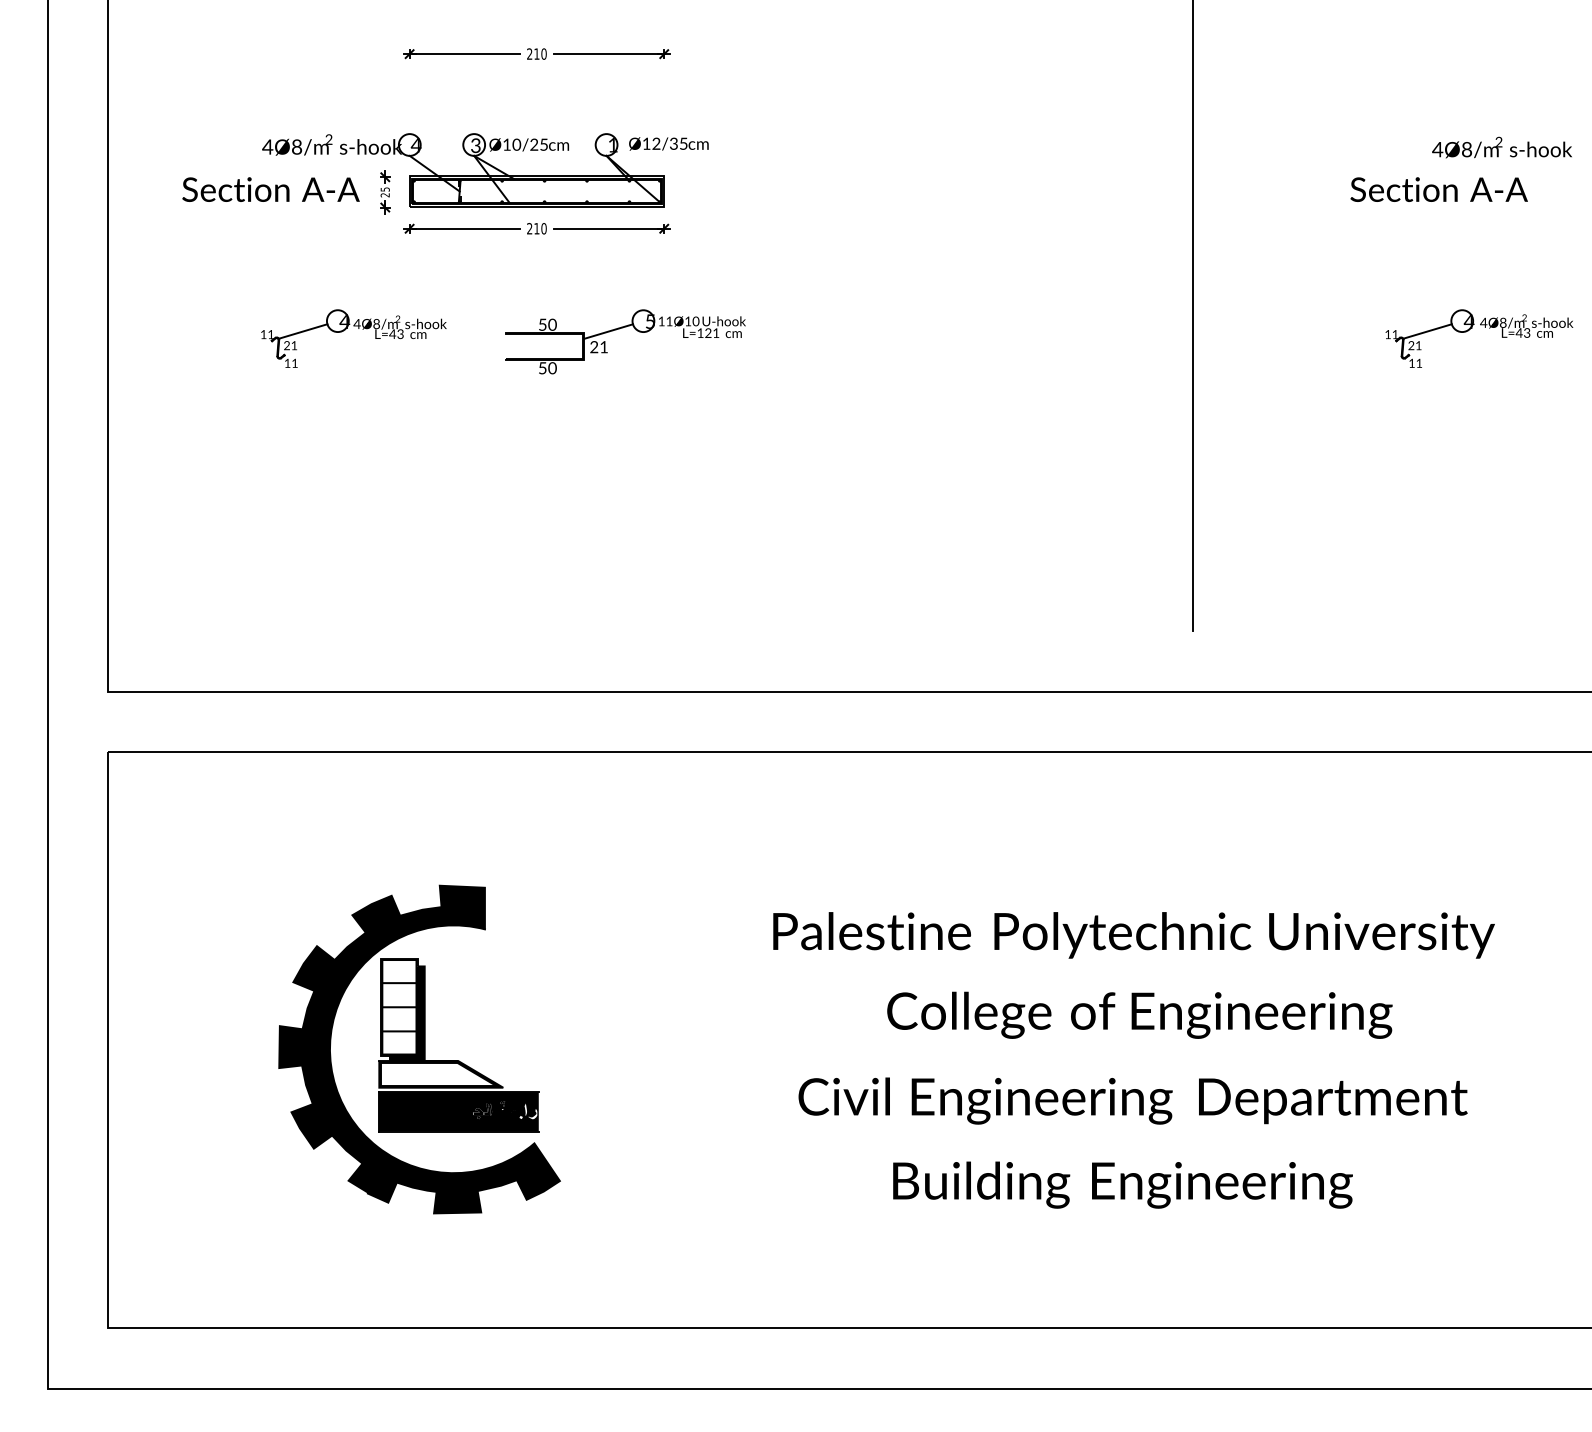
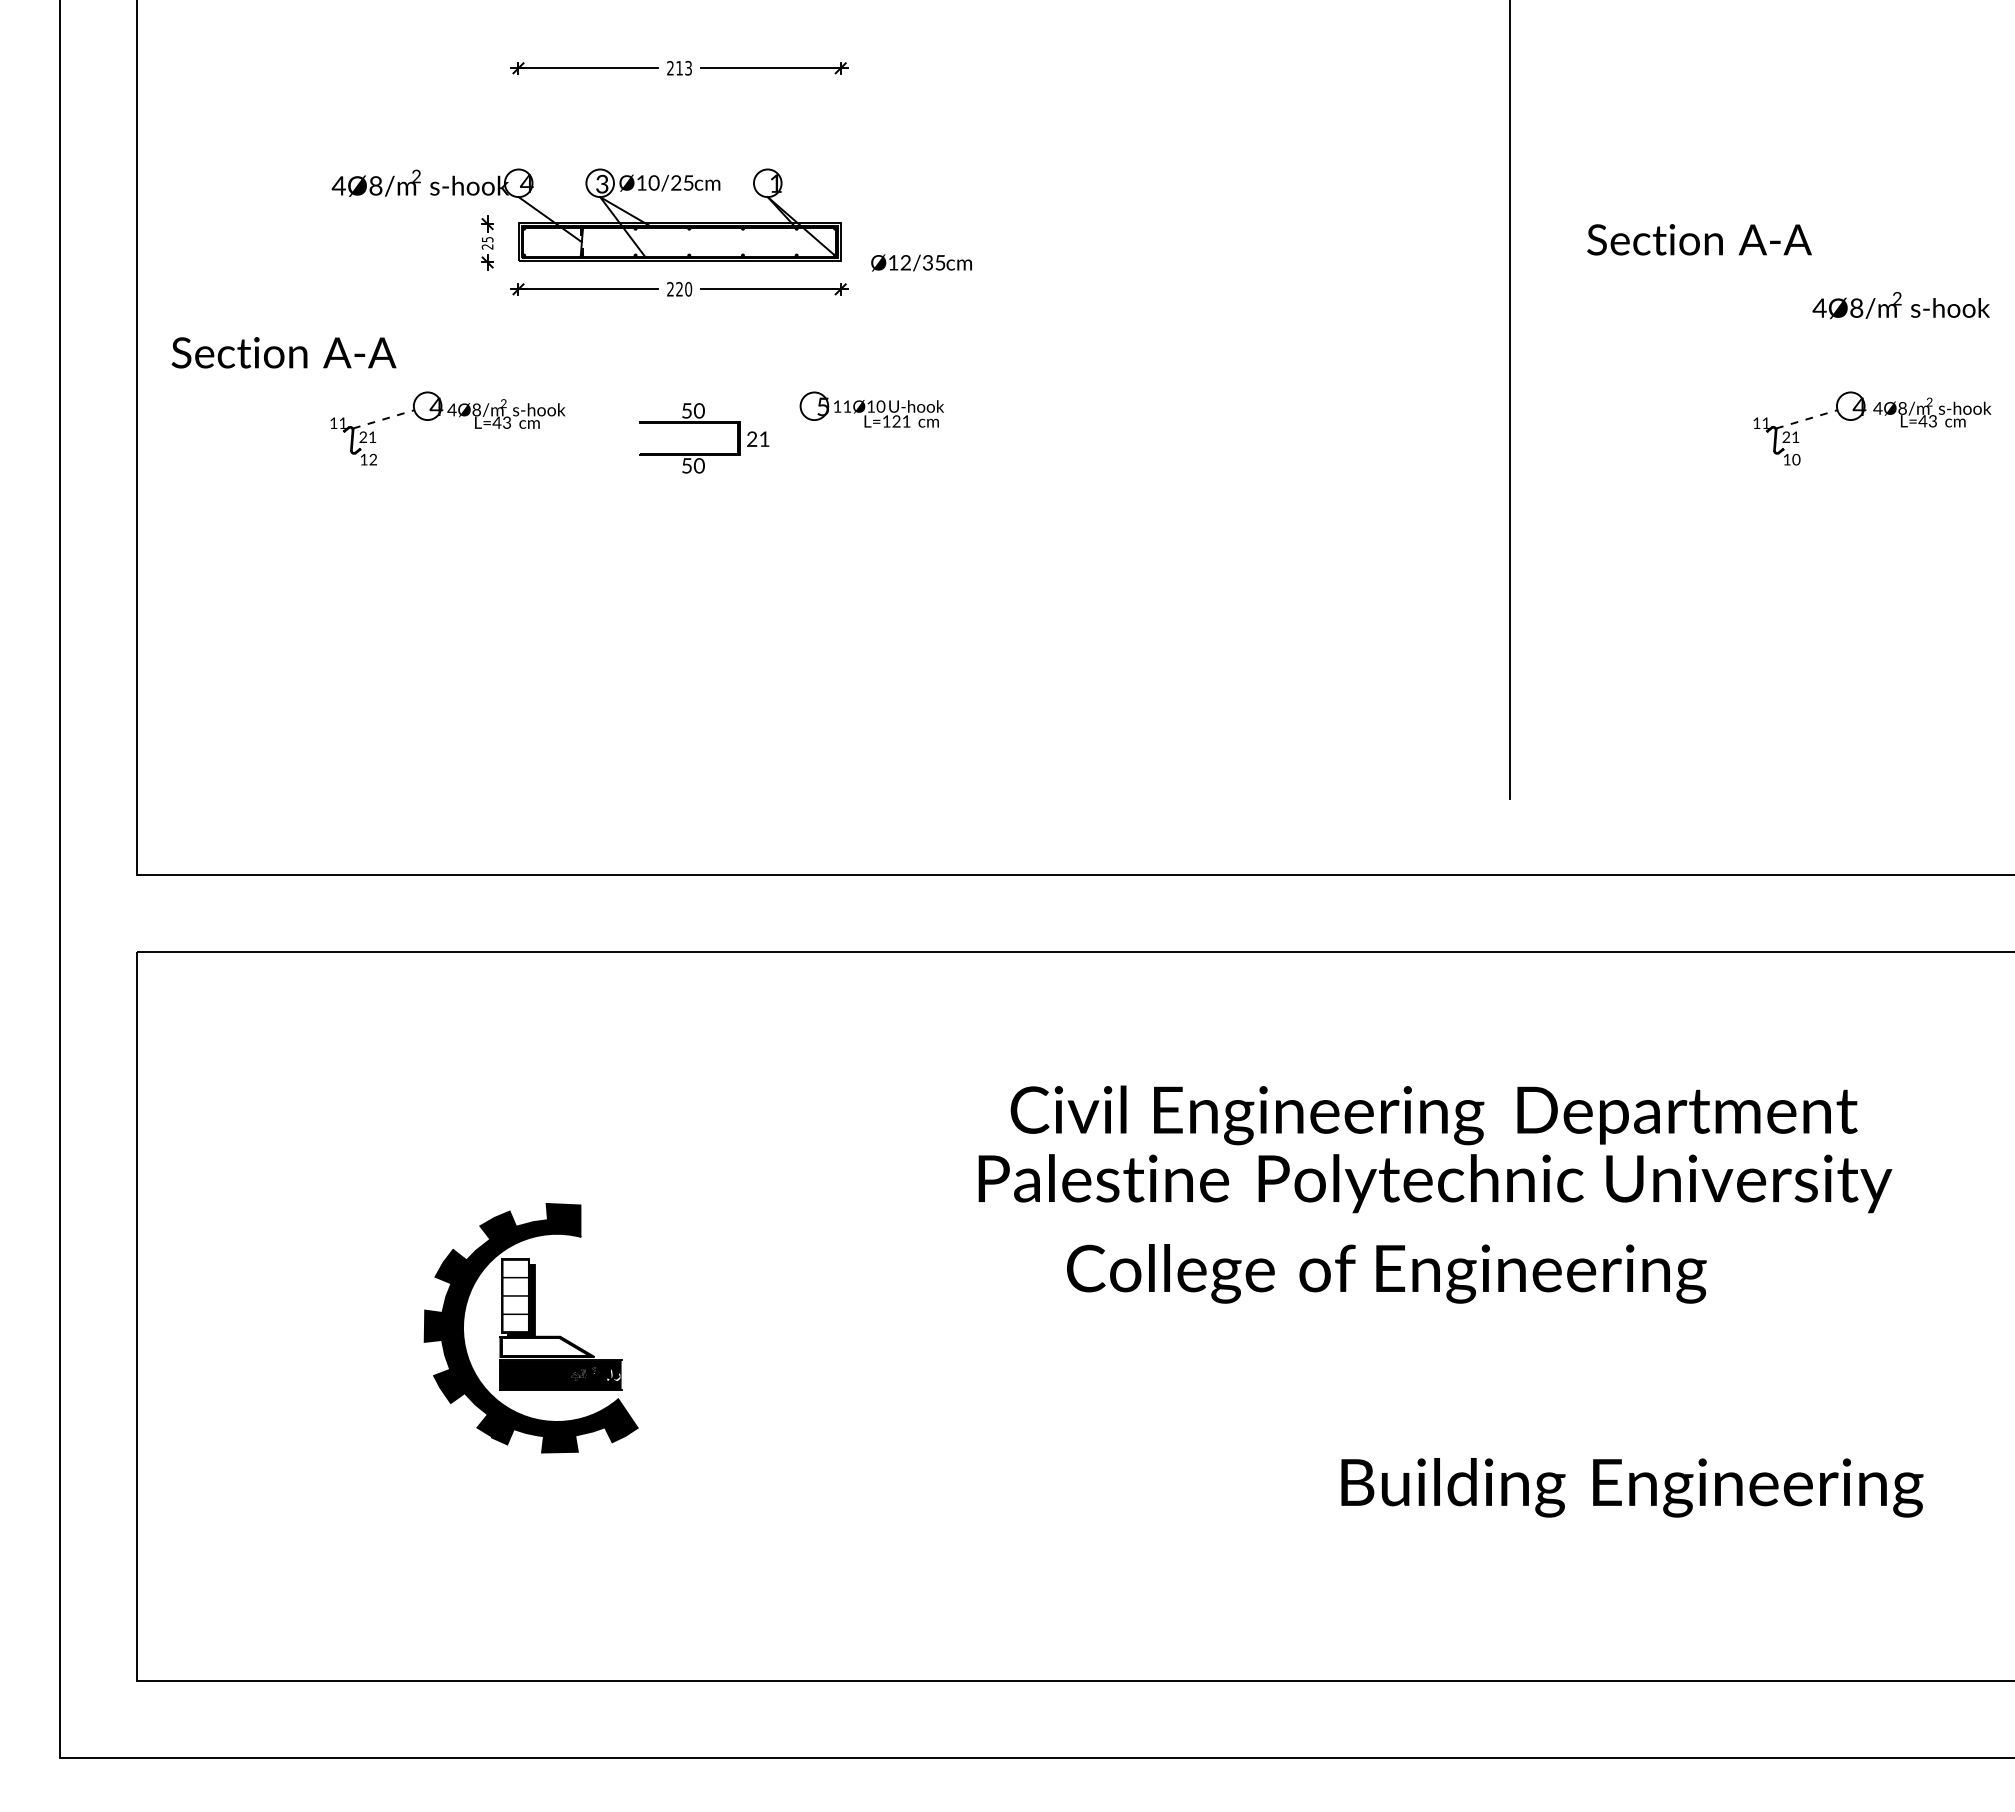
text: (543, 54) -> (688, 68), 210 -> 213
text: (668, 143) -> (921, 262), moved
text: (1501, 147) -> (1900, 305), moved
text: (270, 189) -> (283, 352), moved
text: (1439, 189) -> (1699, 239), moved
text: (536, 228) -> (679, 289), 210 -> 220
line: (303, 331) -> (384, 419), solid -> dashed
line: (608, 331) -> (770, 419), removed
line: (1428, 331) -> (1807, 419), solid -> dashed
text: (294, 363) -> (372, 459), 11 -> 12
text: (1419, 363) -> (1796, 459), 11 -> 10
text: (1139, 1015) -> (1386, 1273), moved
part: (419, 1049) -> (530, 1327), size x0.6
text: (1132, 1101) -> (1433, 1115), moved
text: (1123, 1184) -> (1632, 1487), moved

